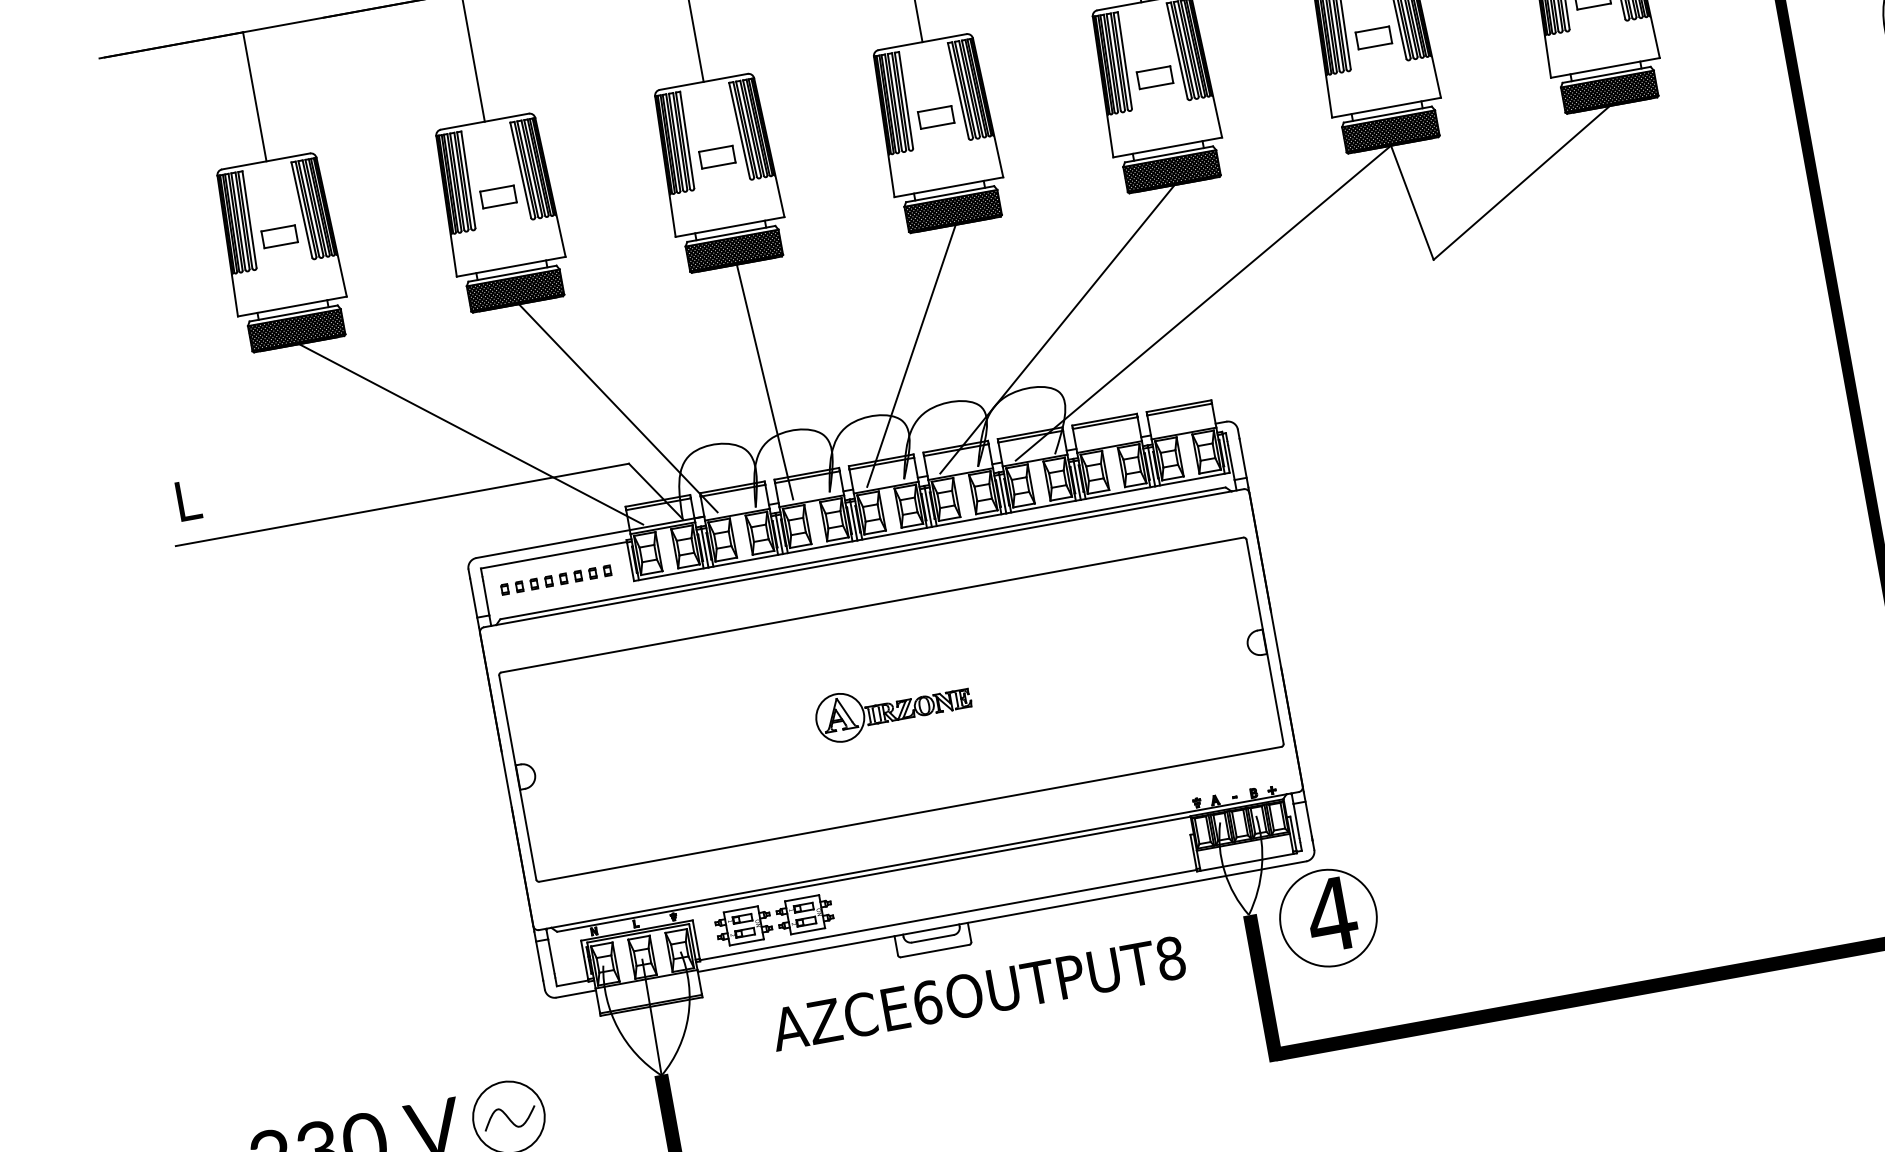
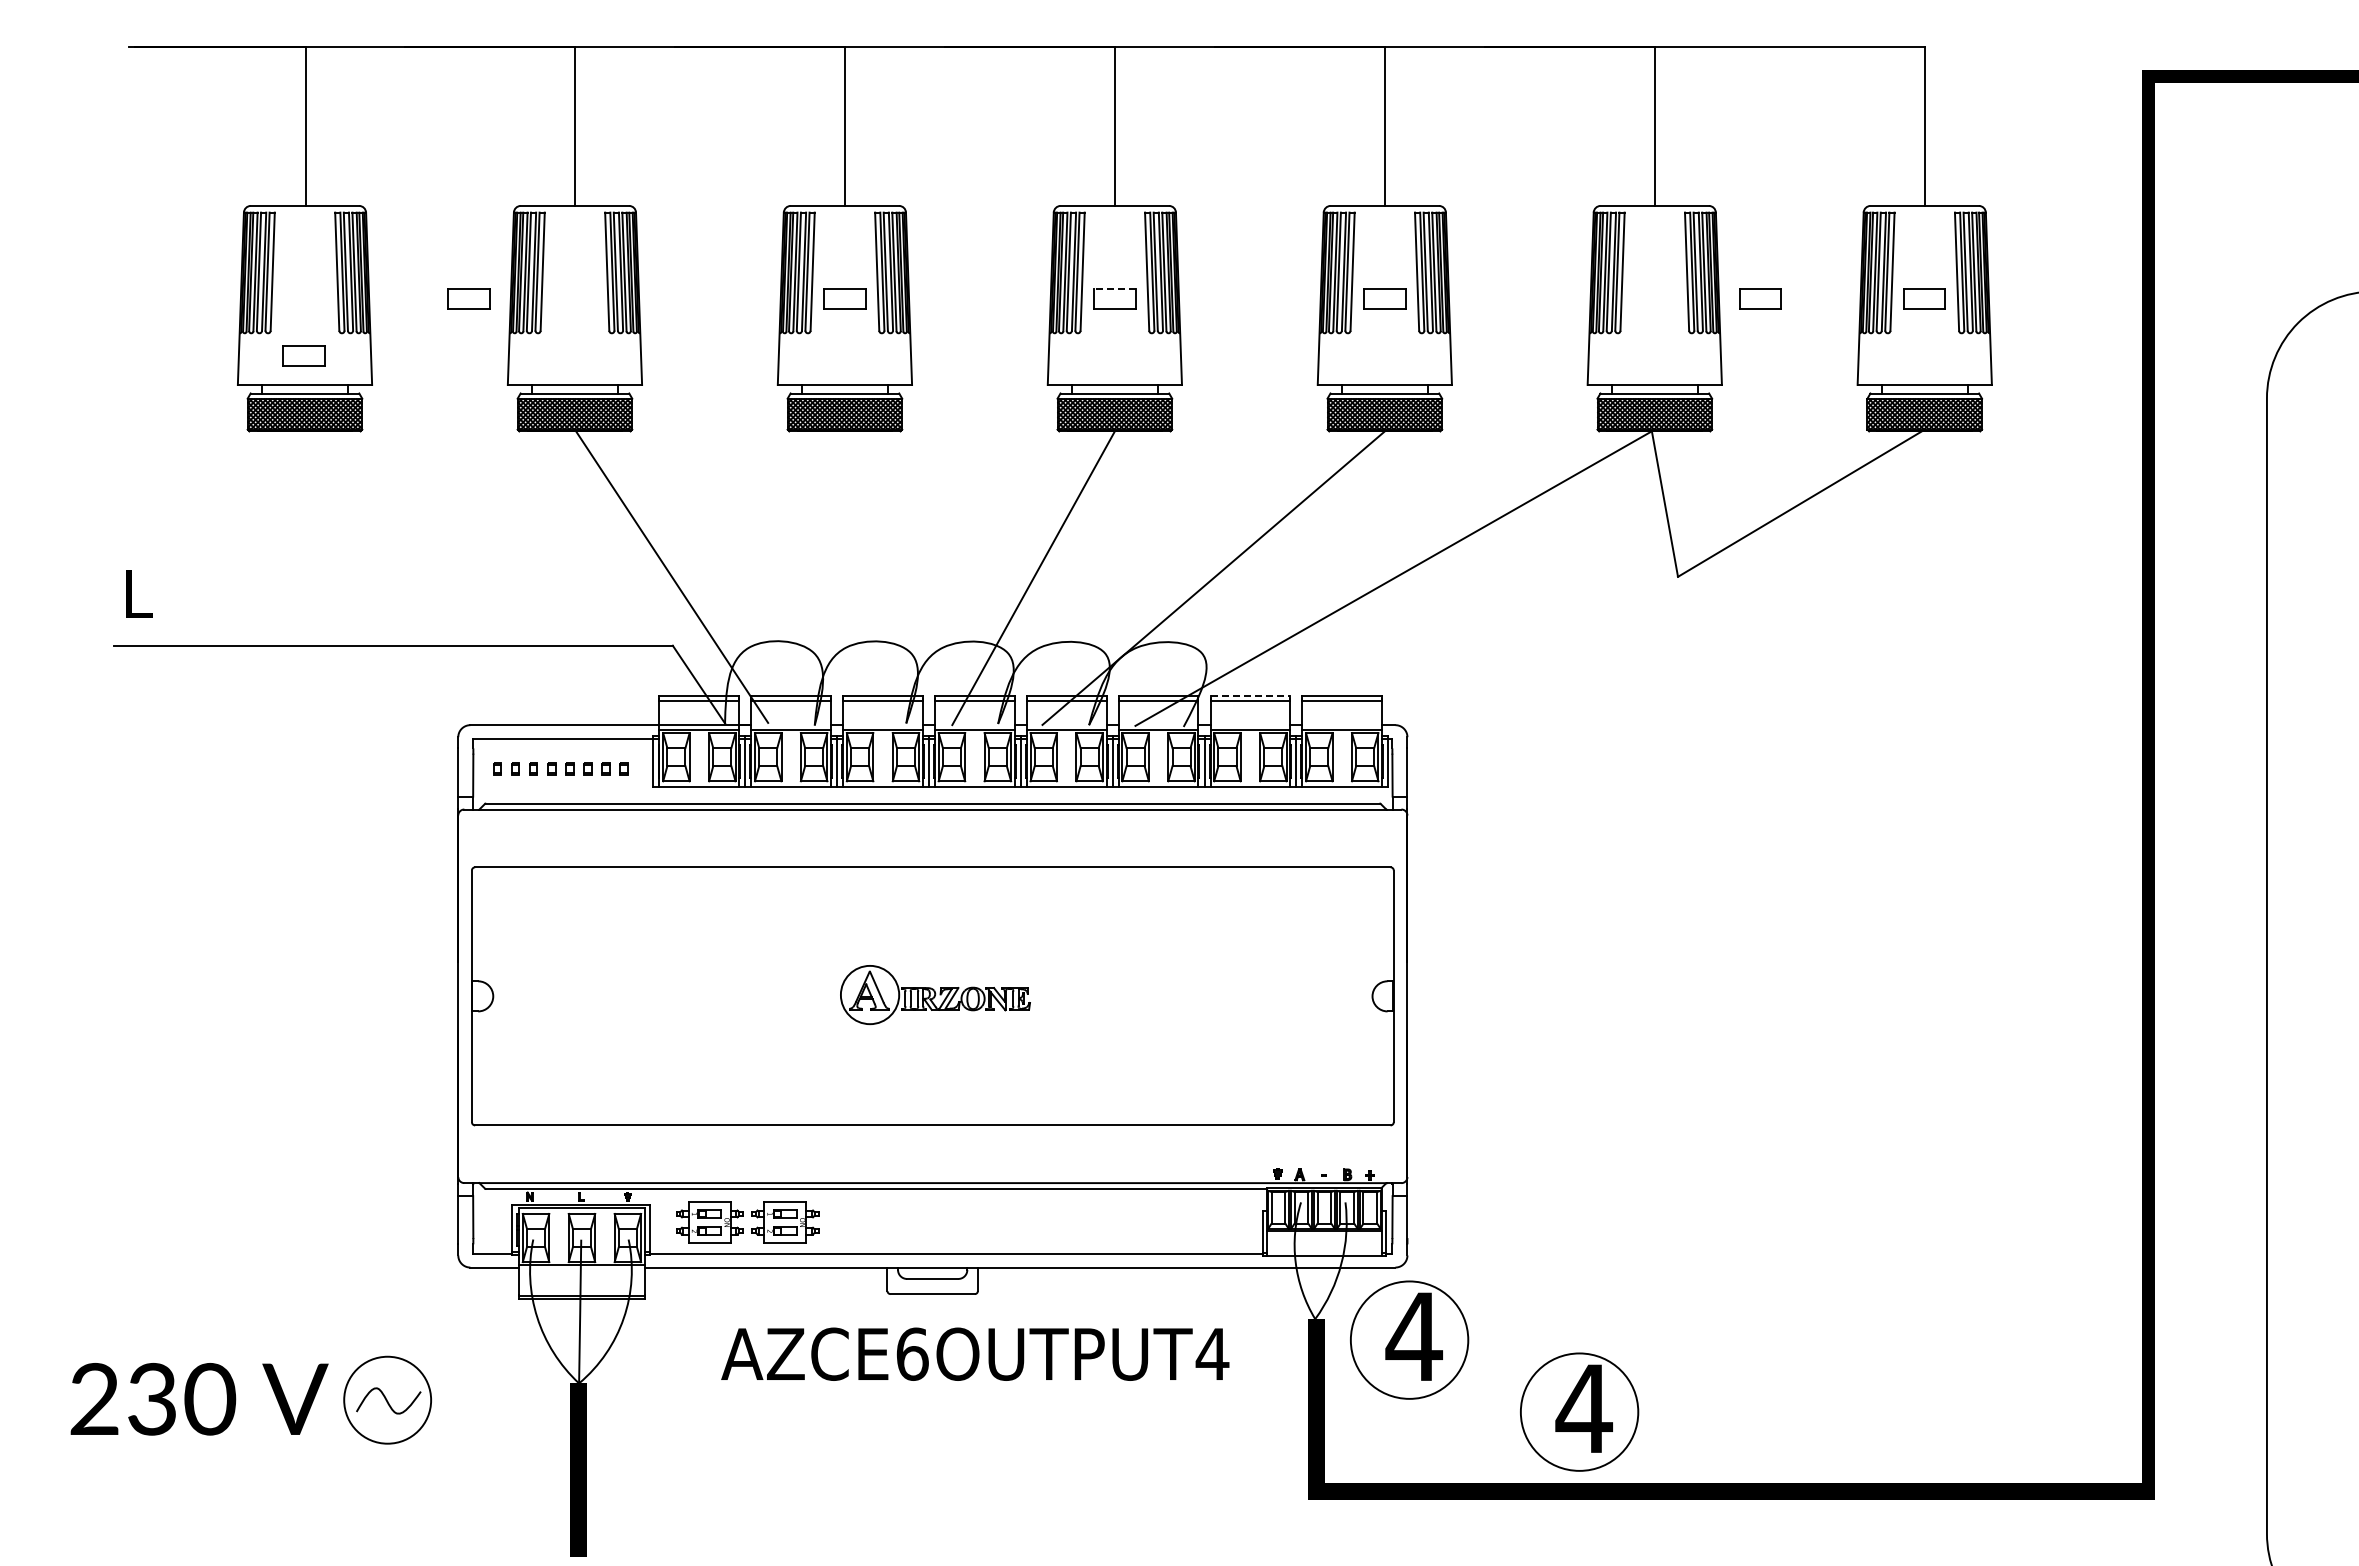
part: (1373, 37) -> (1760, 298), moved
line: (934, 109) -> (1114, 288), solid -> dashed
part: (498, 196) -> (468, 298), moved
part: (279, 236) -> (303, 355), moved
line: (764, 381) -> (852, 577), removed
line: (1104, 419) -> (1250, 696), solid -> dashed
line: (470, 434) -> (490, 576), removed
part: (1476, 950) -> (1579, 1411), added
text: (1170, 957) -> (1212, 1353), AZCE6OUTPUT8 -> AZCE6OUTPUT4

